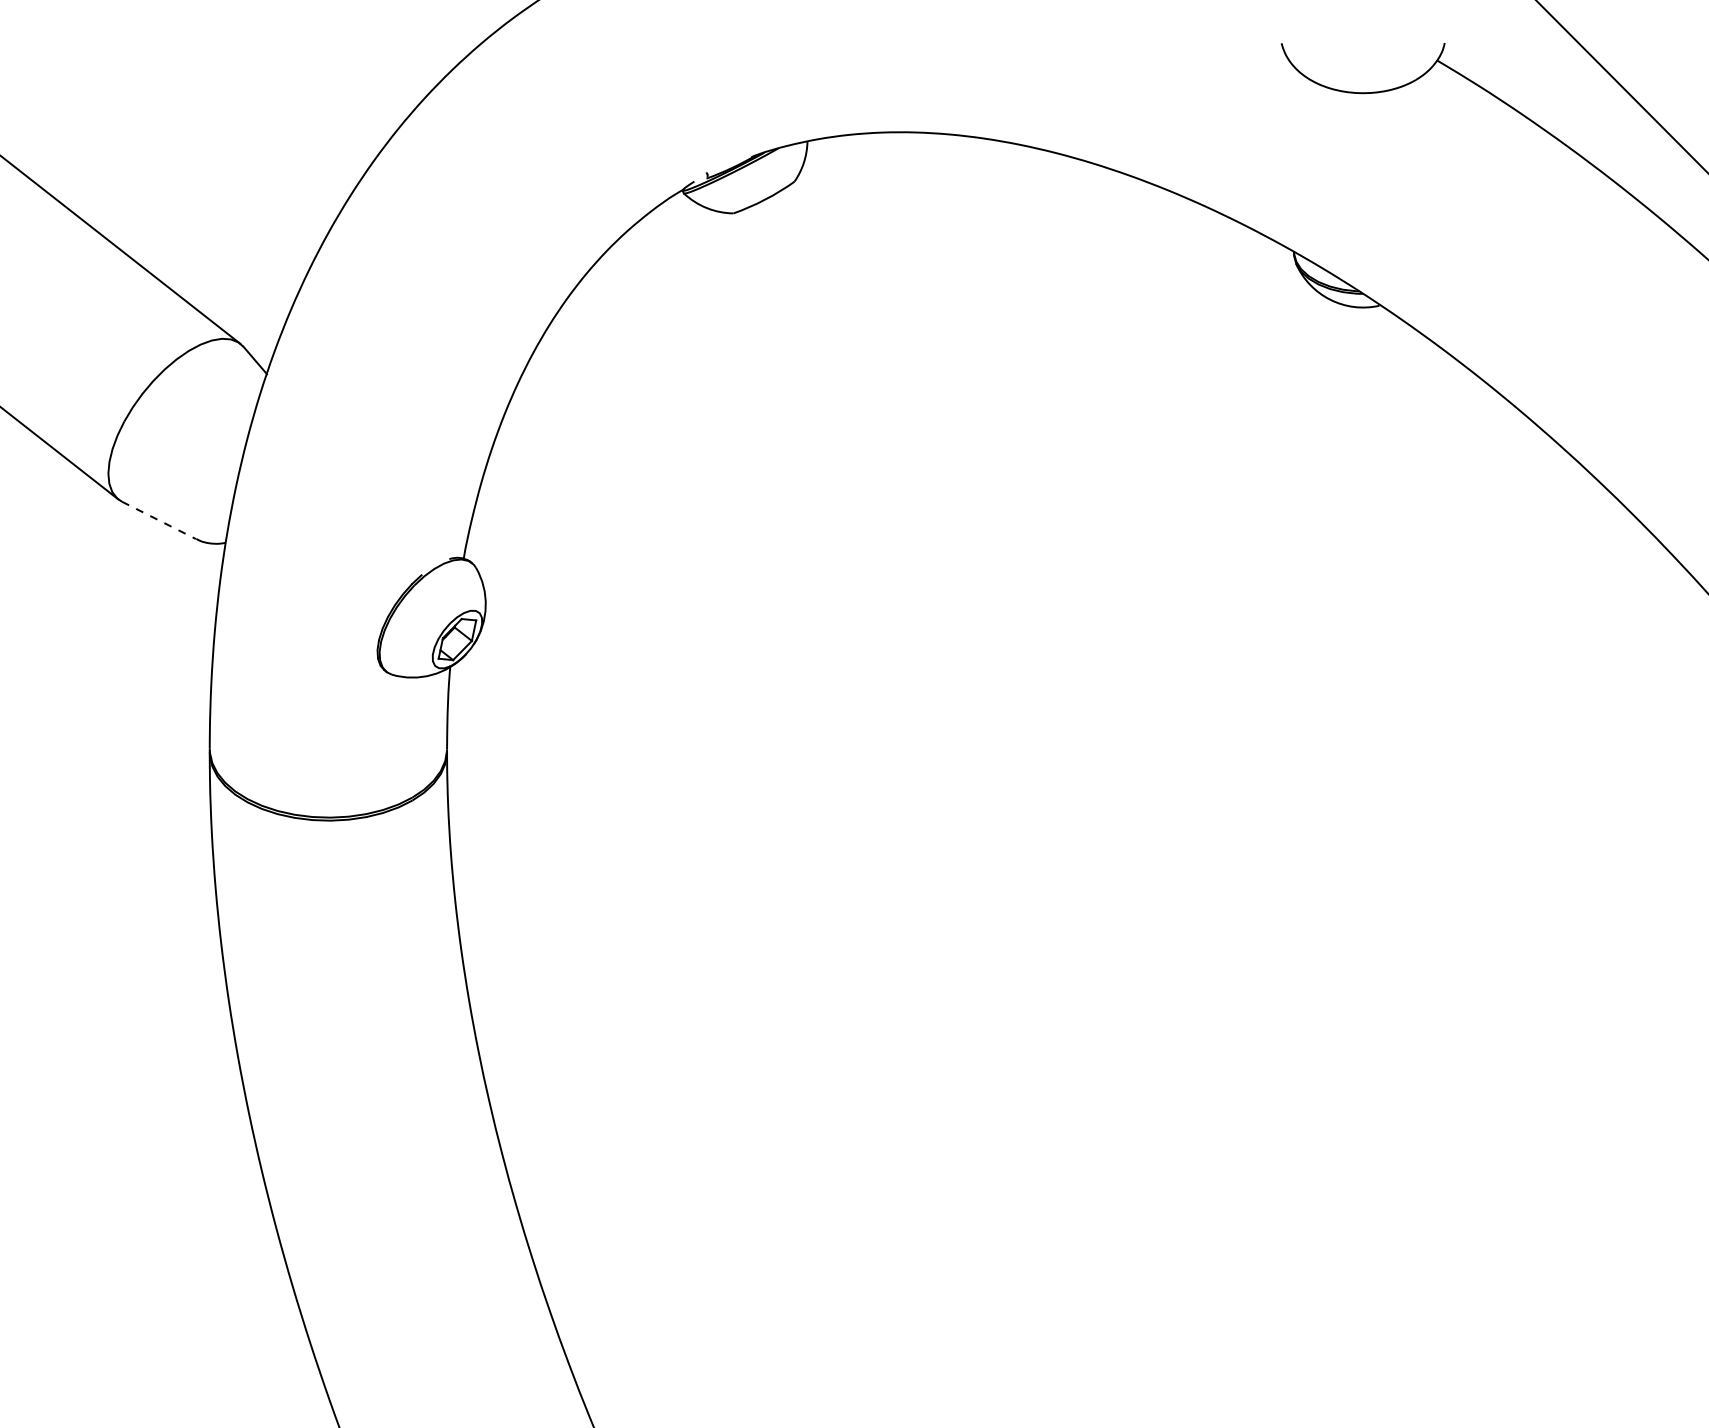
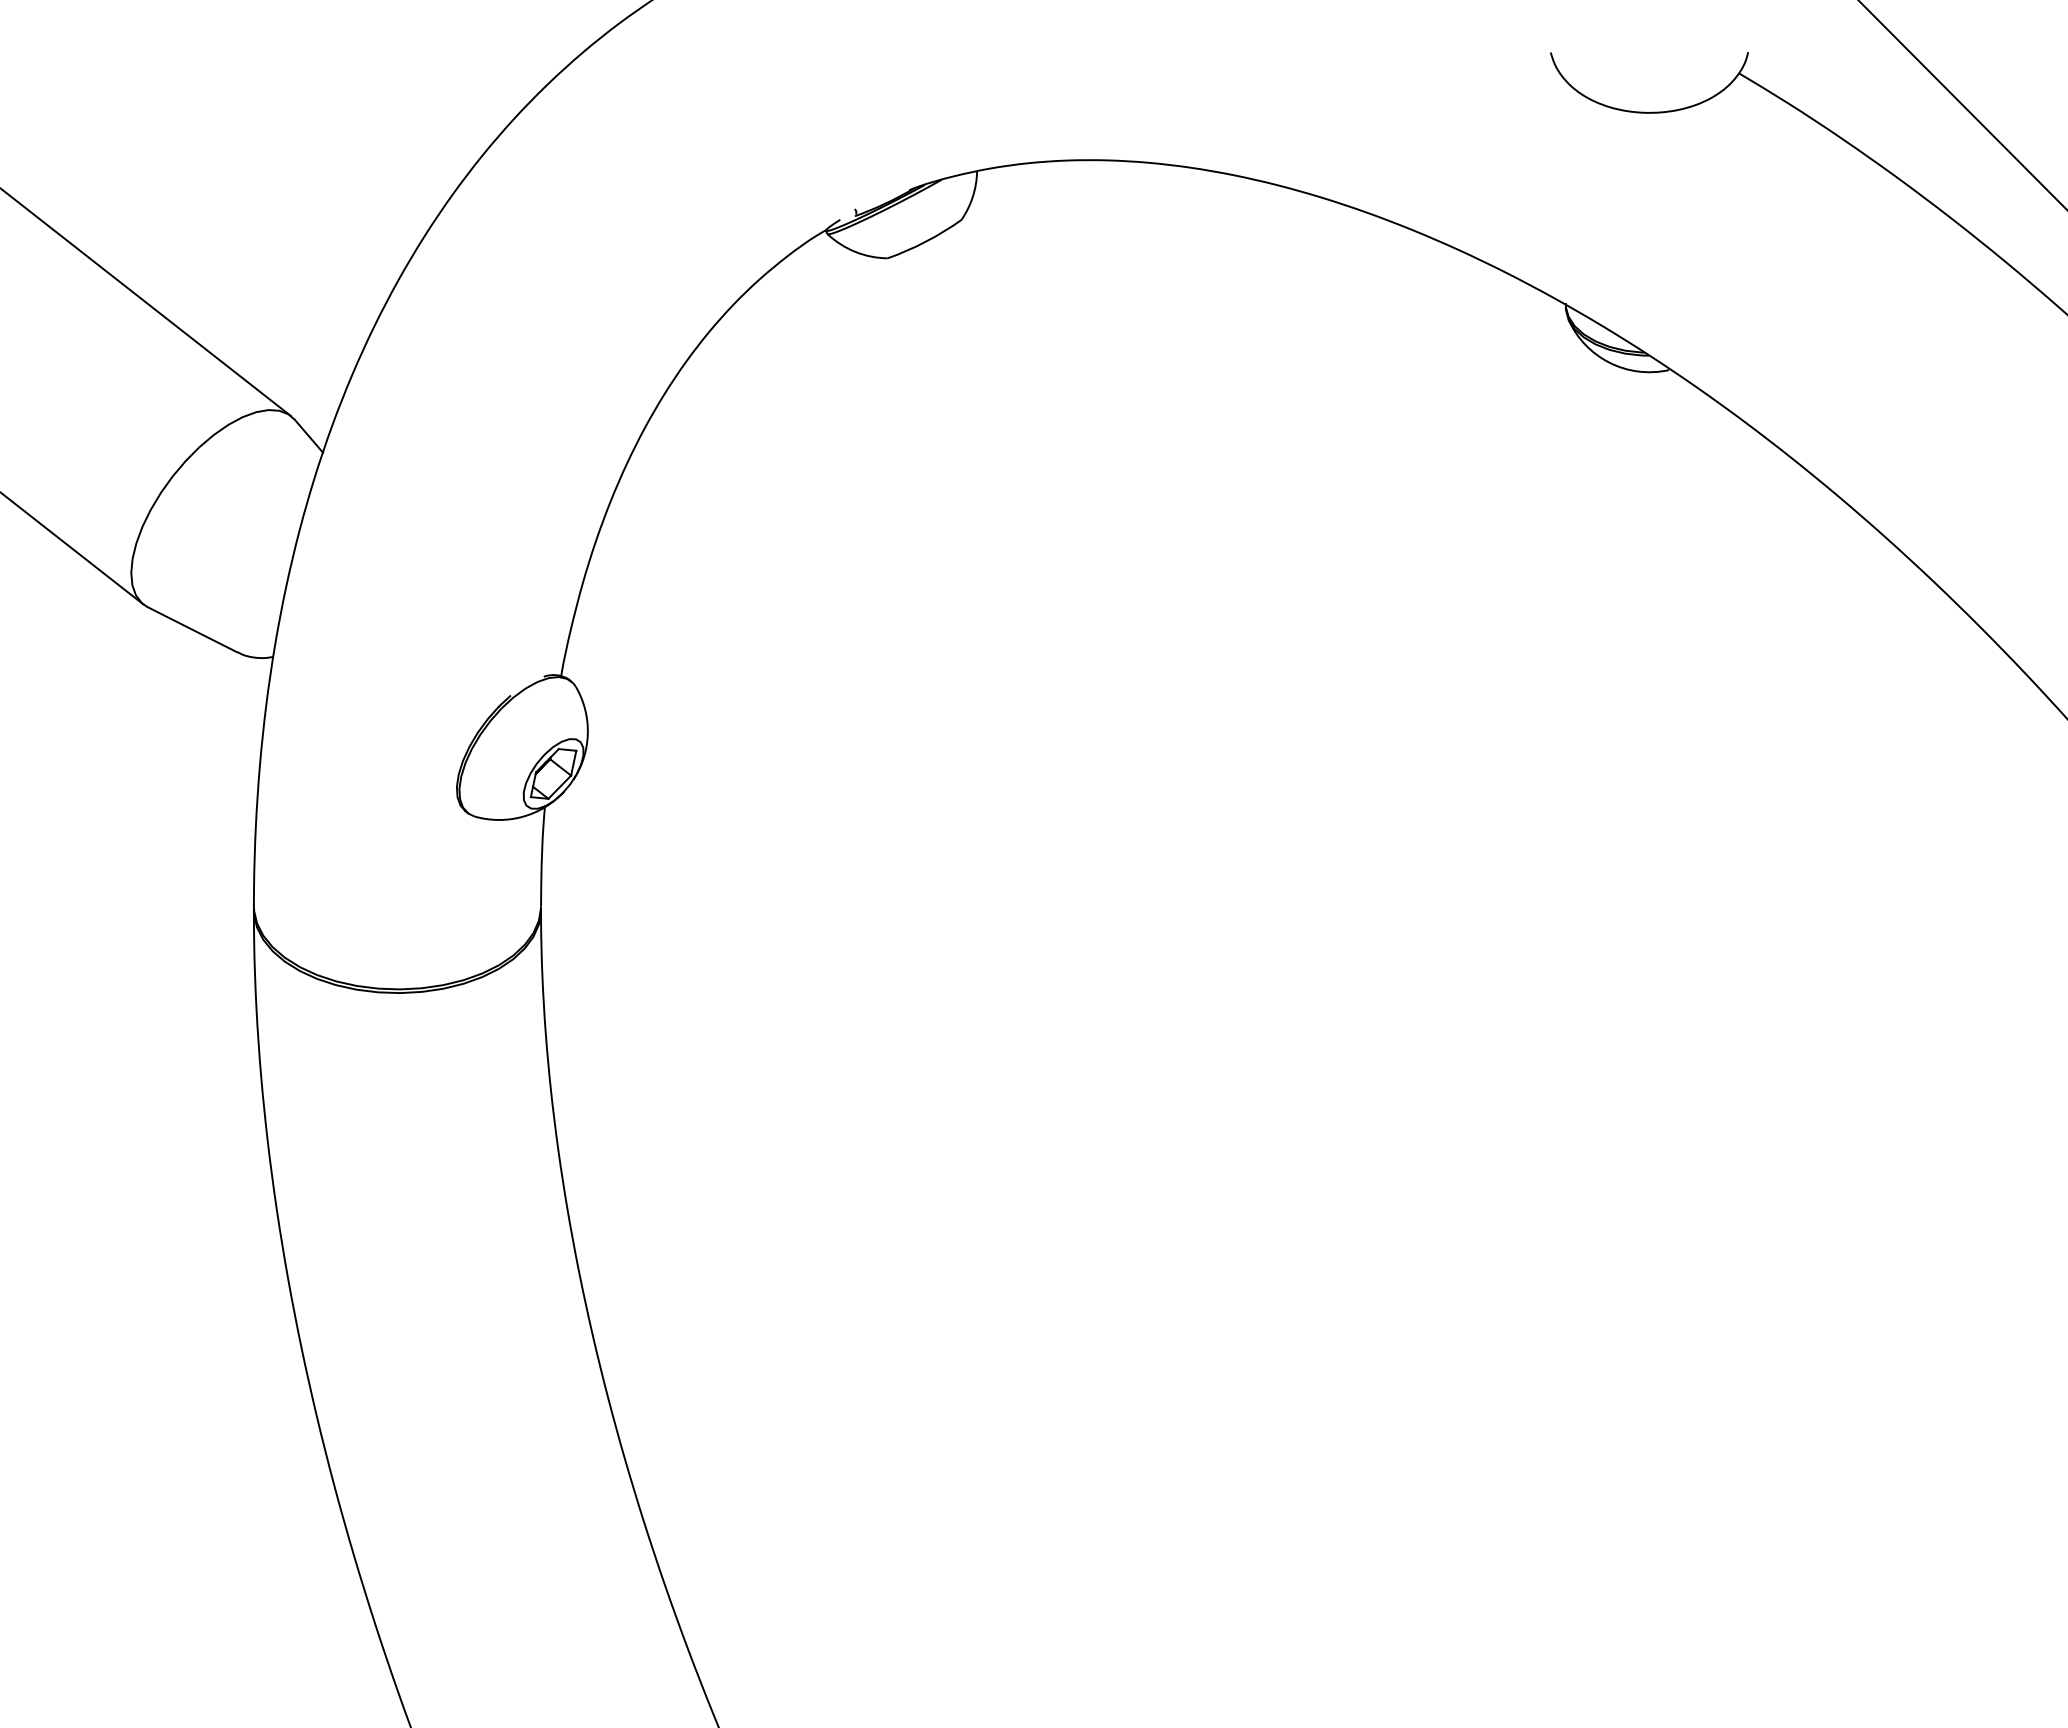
line: (159, 520) -> (192, 629), dashed -> solid

